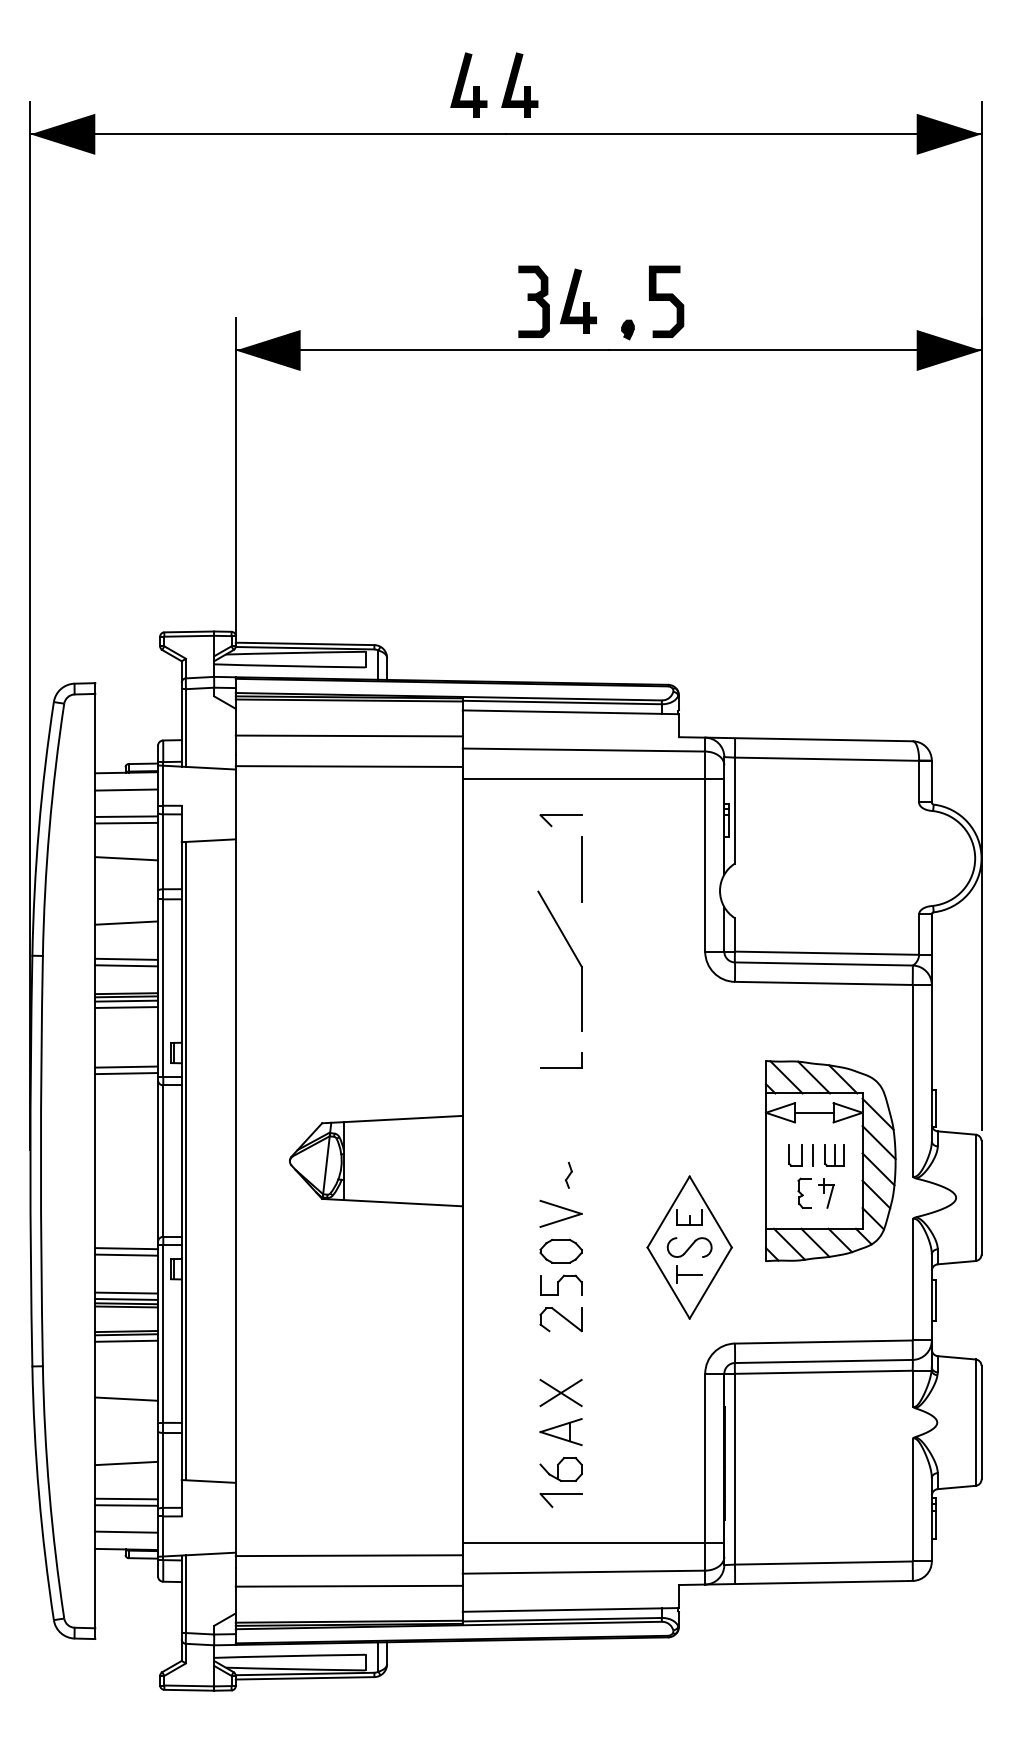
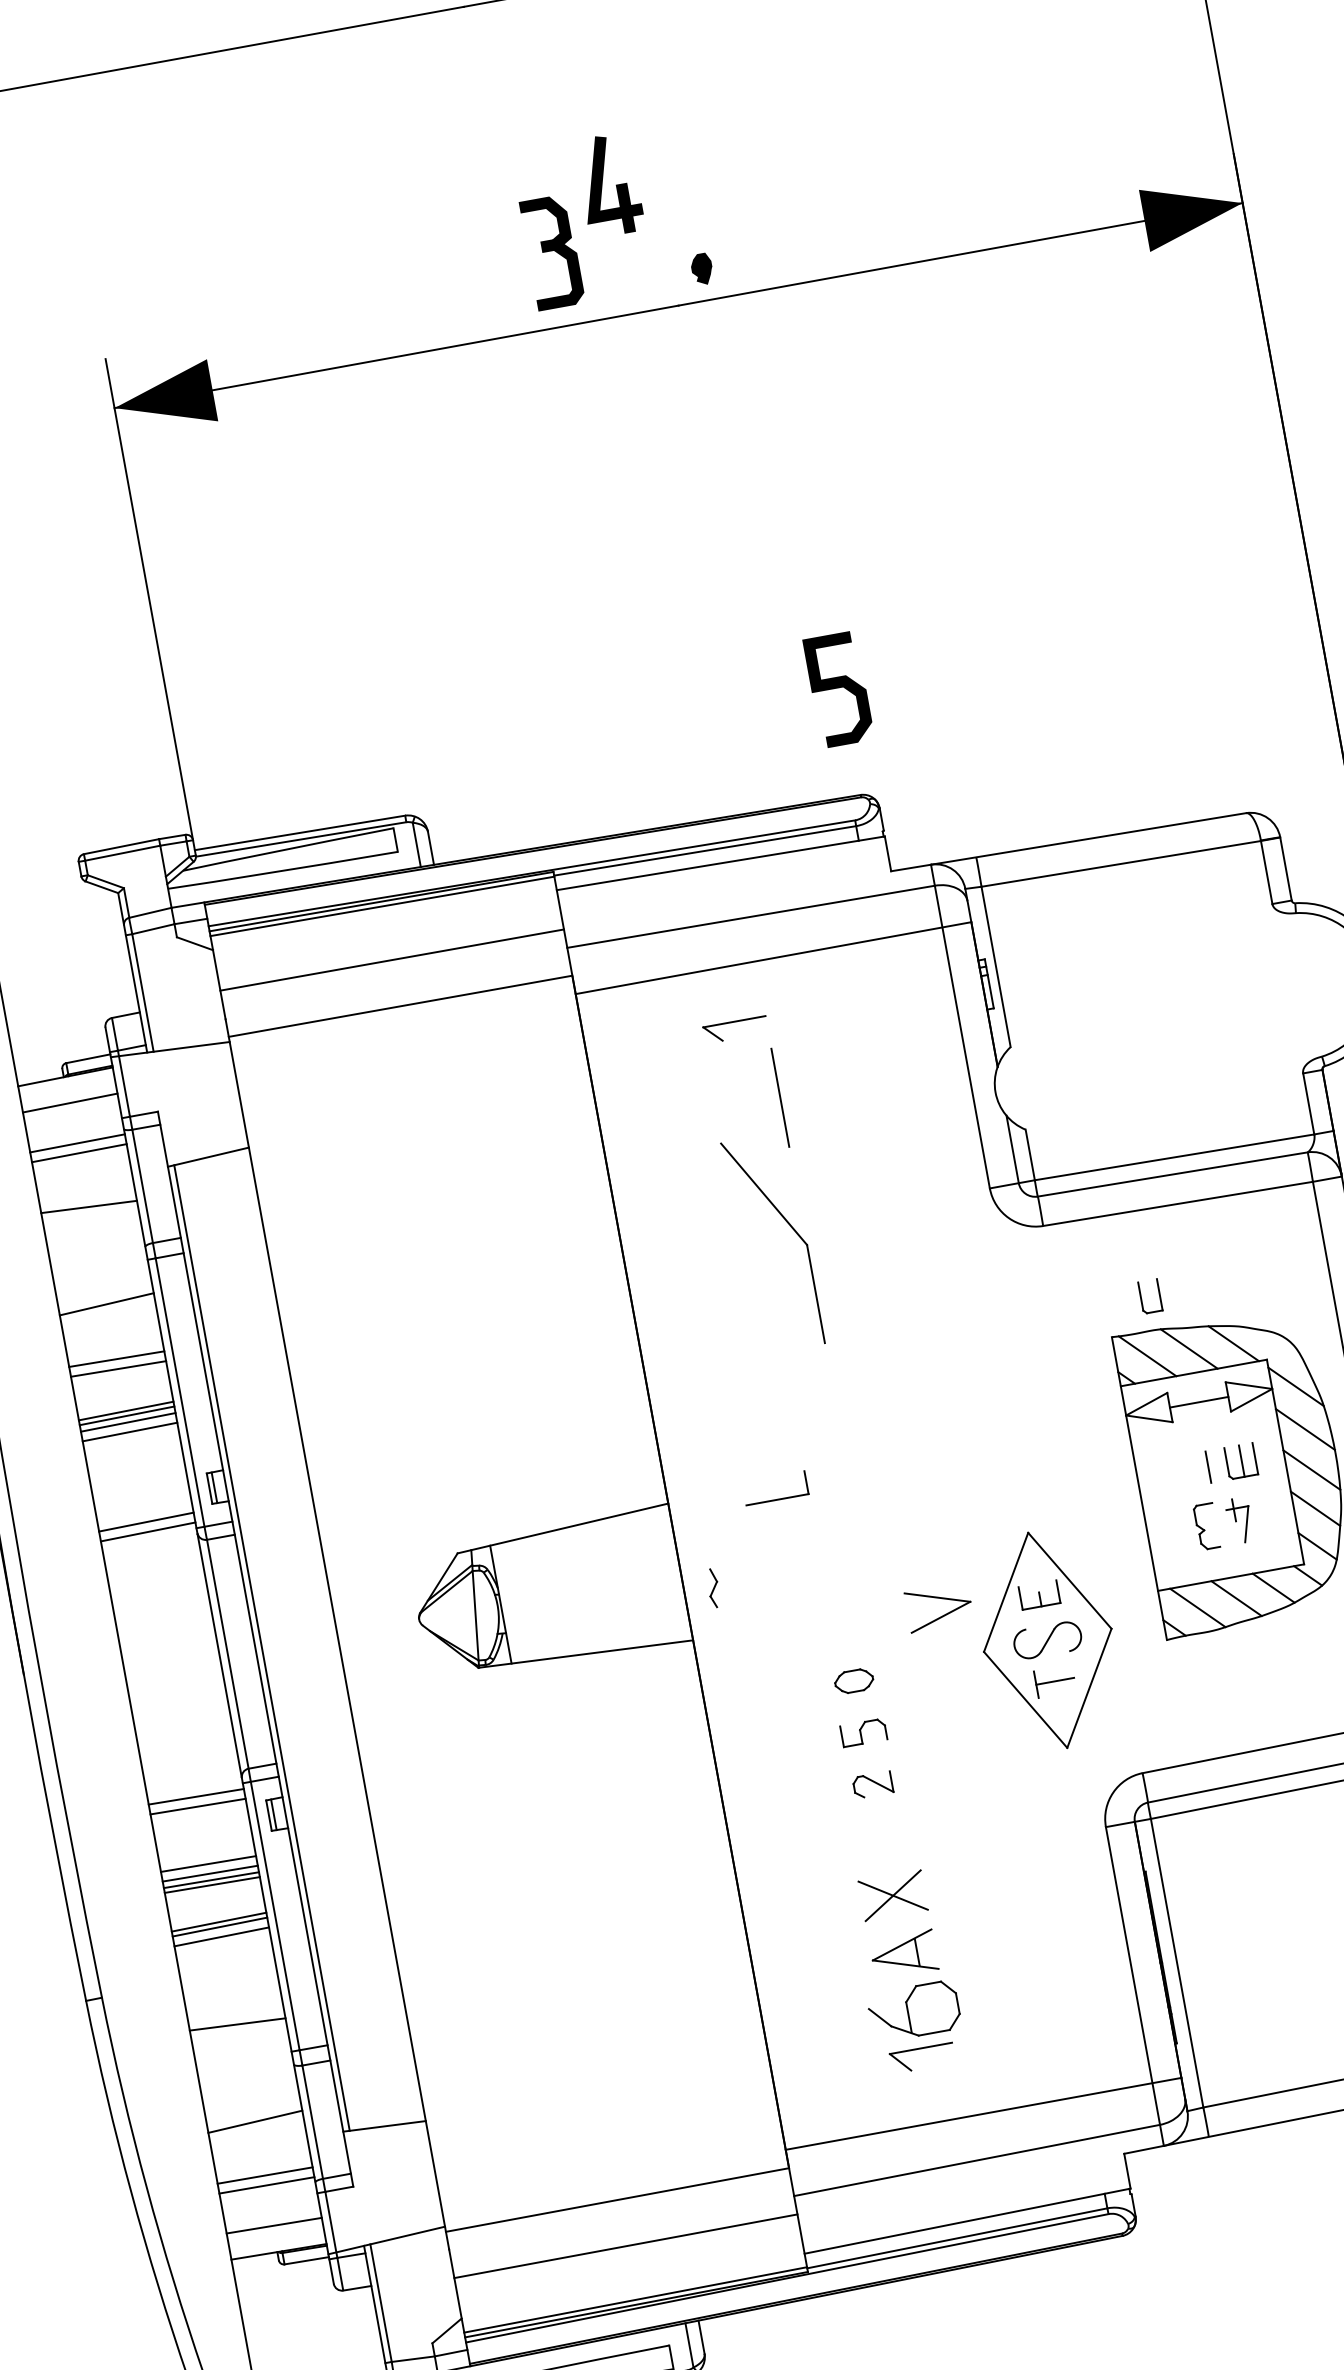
part: (578, 300) -> (609, 183), moved
curve: (666, 300) -> (838, 687), moved
part: (561, 1067) -> (777, 1498), moved
part: (795, 1155) -> (1150, 1296), moved
part: (568, 1174) -> (712, 1587), moved
part: (560, 1213) -> (938, 1607), moved
part: (560, 1250) -> (853, 1680), size x0.6
part: (561, 1284) -> (863, 1731), size x0.7
part: (560, 1319) -> (872, 1784), size x0.6
part: (560, 1469) -> (913, 2011), size x1.4

